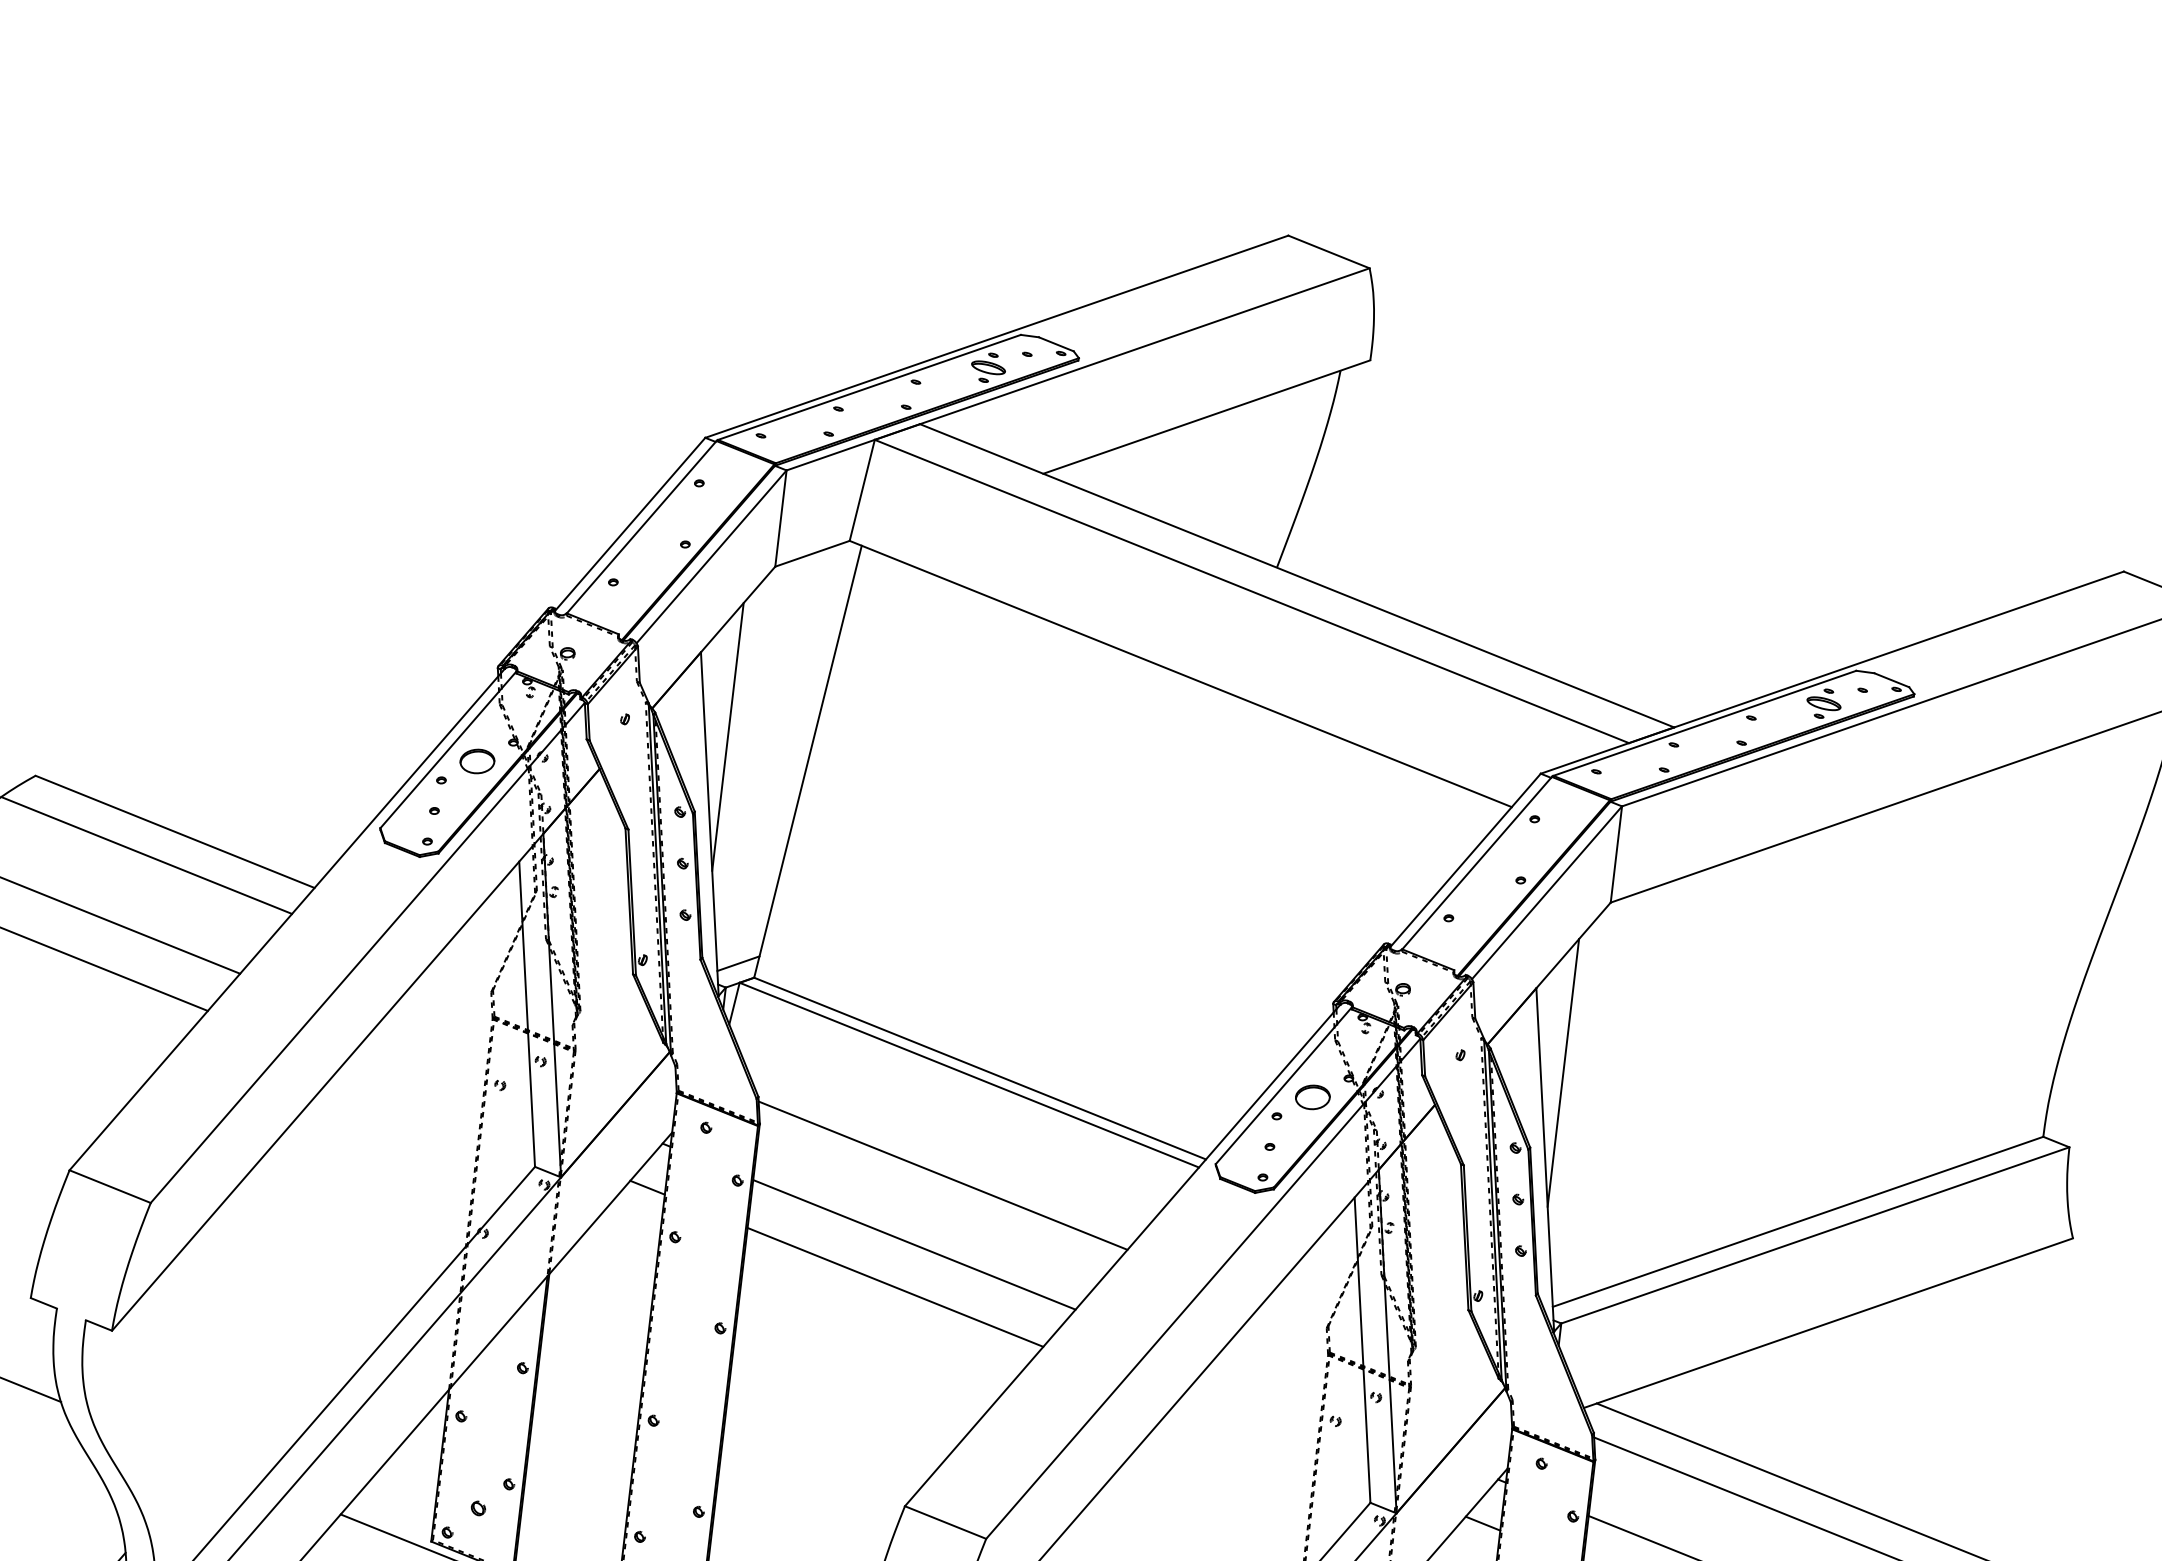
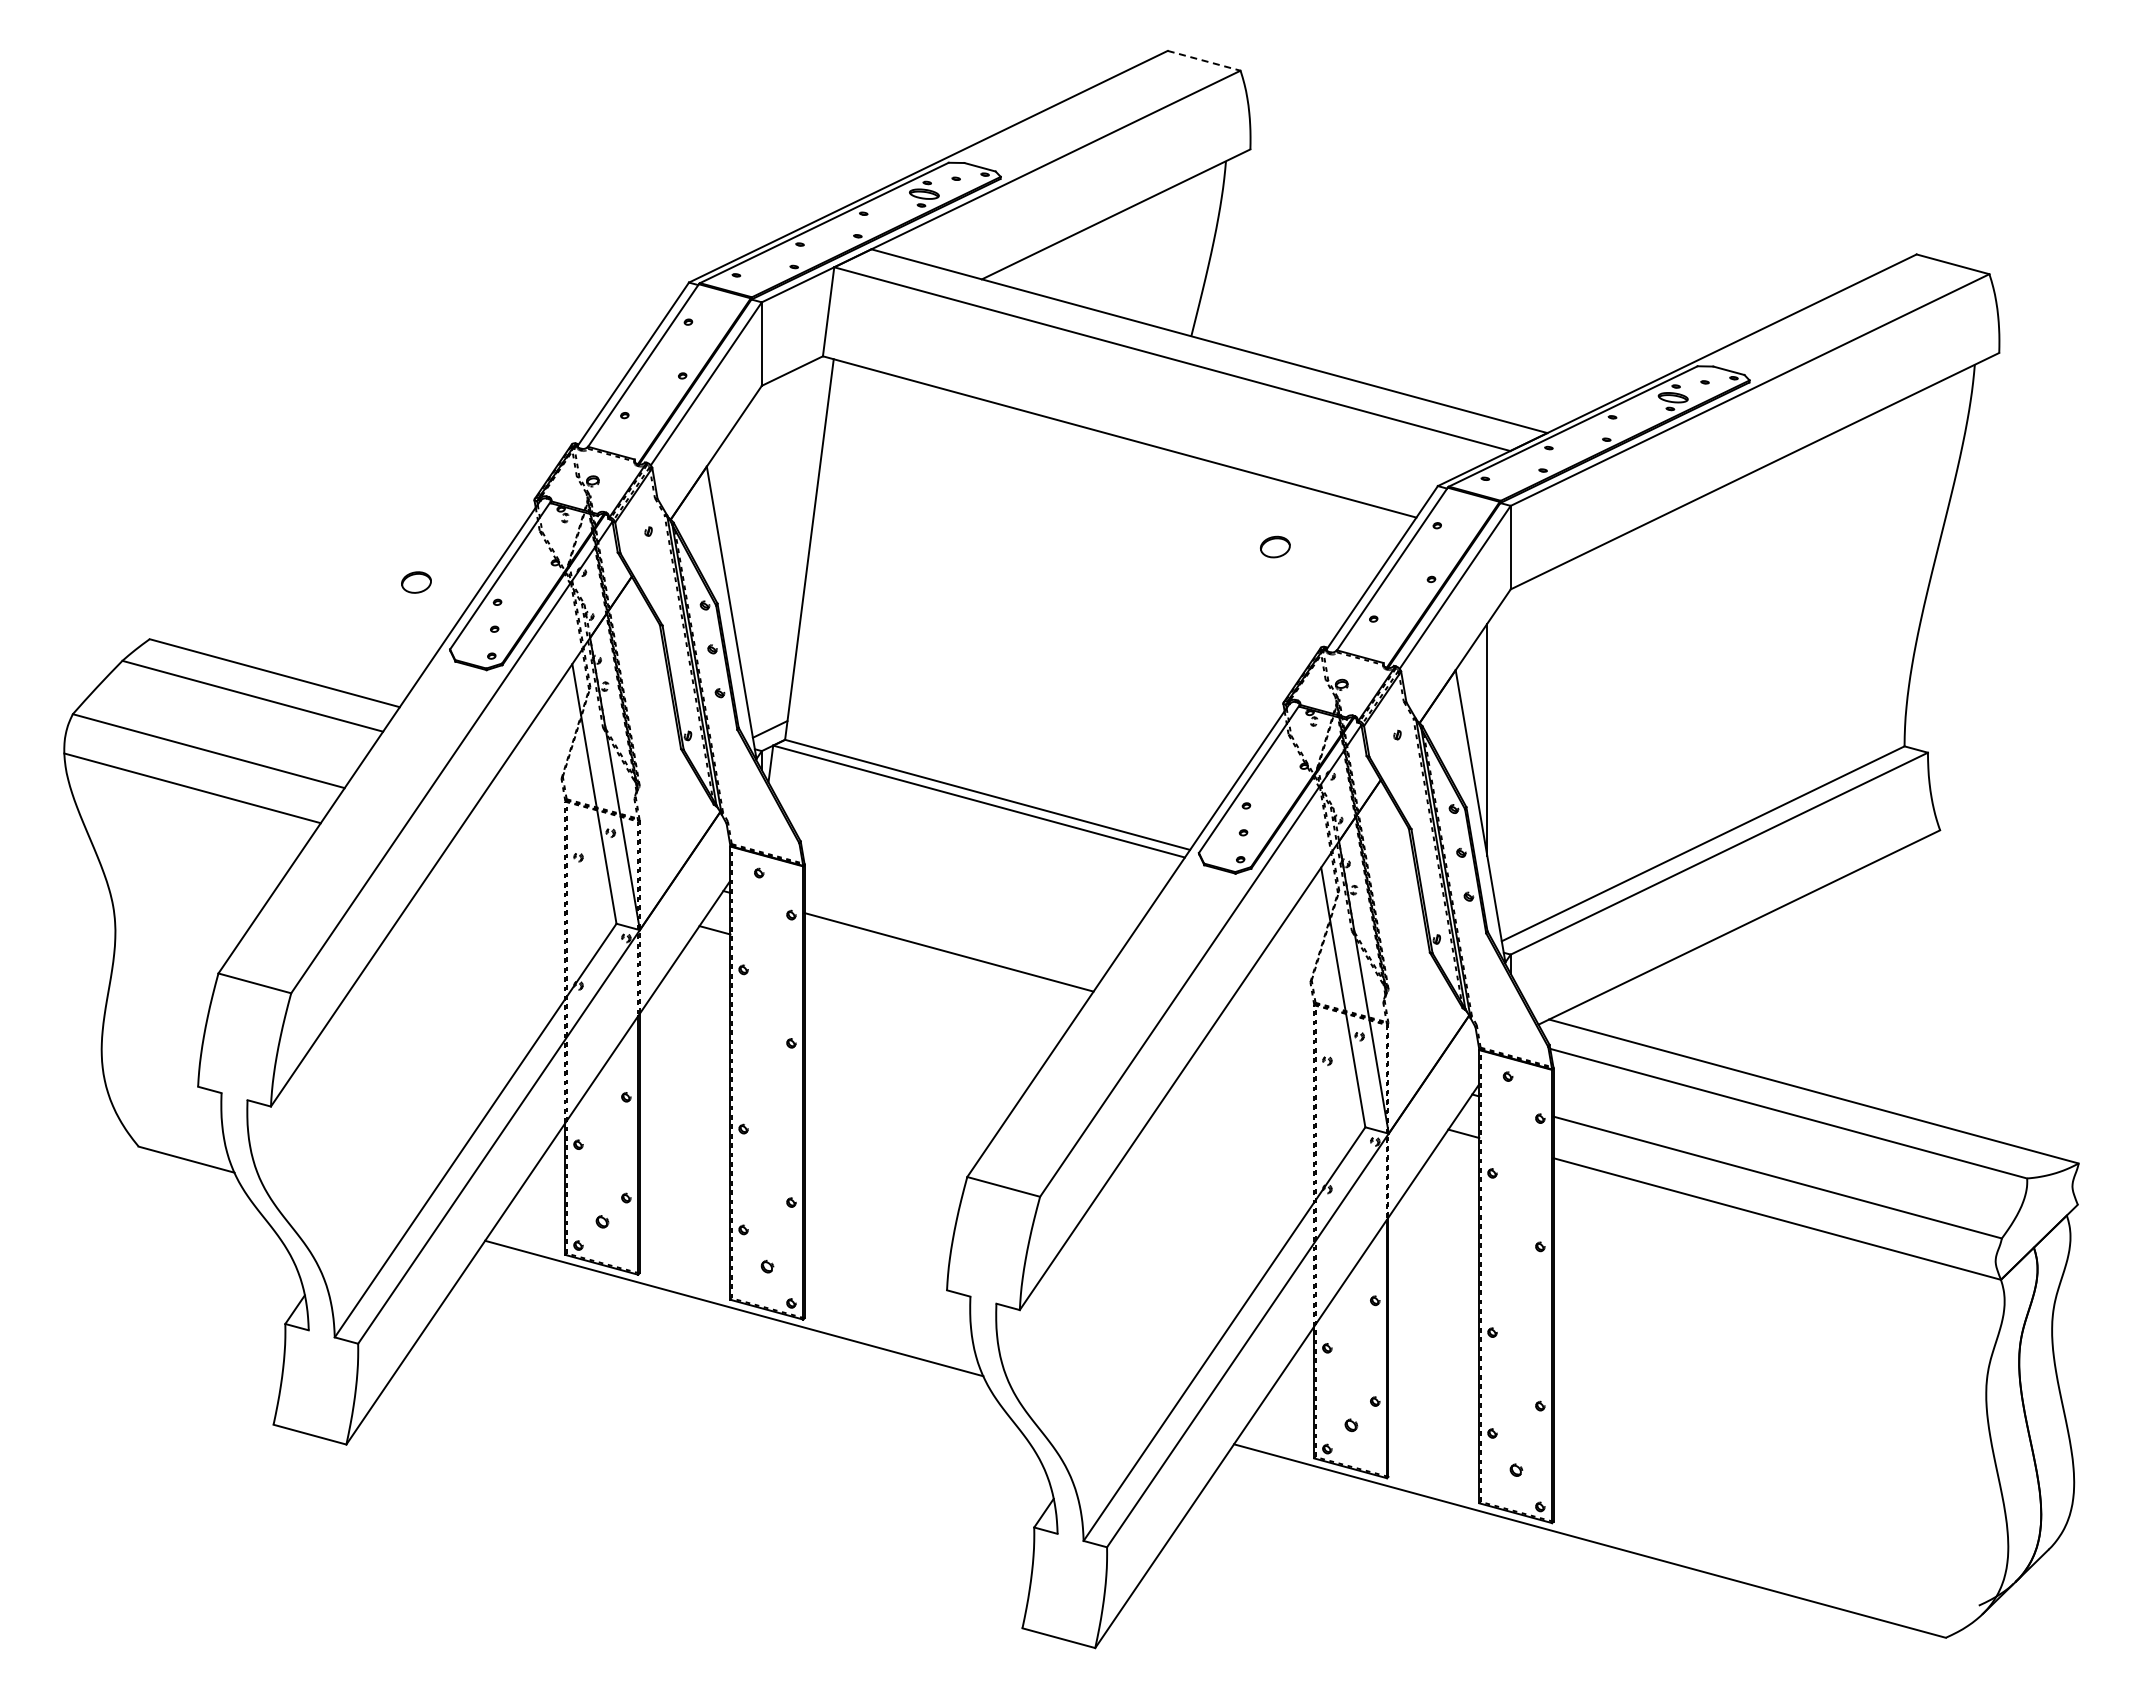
line: (1329, 251) -> (1204, 60), solid -> dashed
line: (728, 737) -> (738, 536), removed
part: (477, 761) -> (416, 582), moved
part: (1313, 1096) -> (1275, 546), moved
line: (942, 1175) -> (966, 890), removed
line: (894, 1287) -> (936, 990), removed

